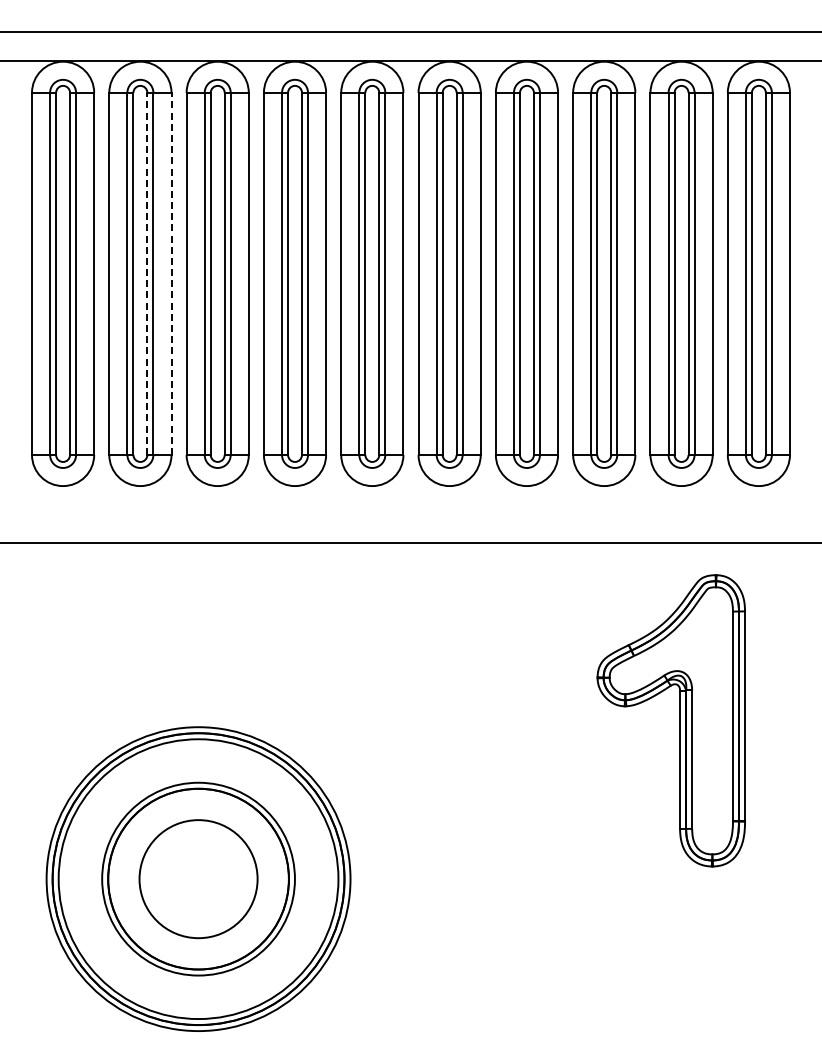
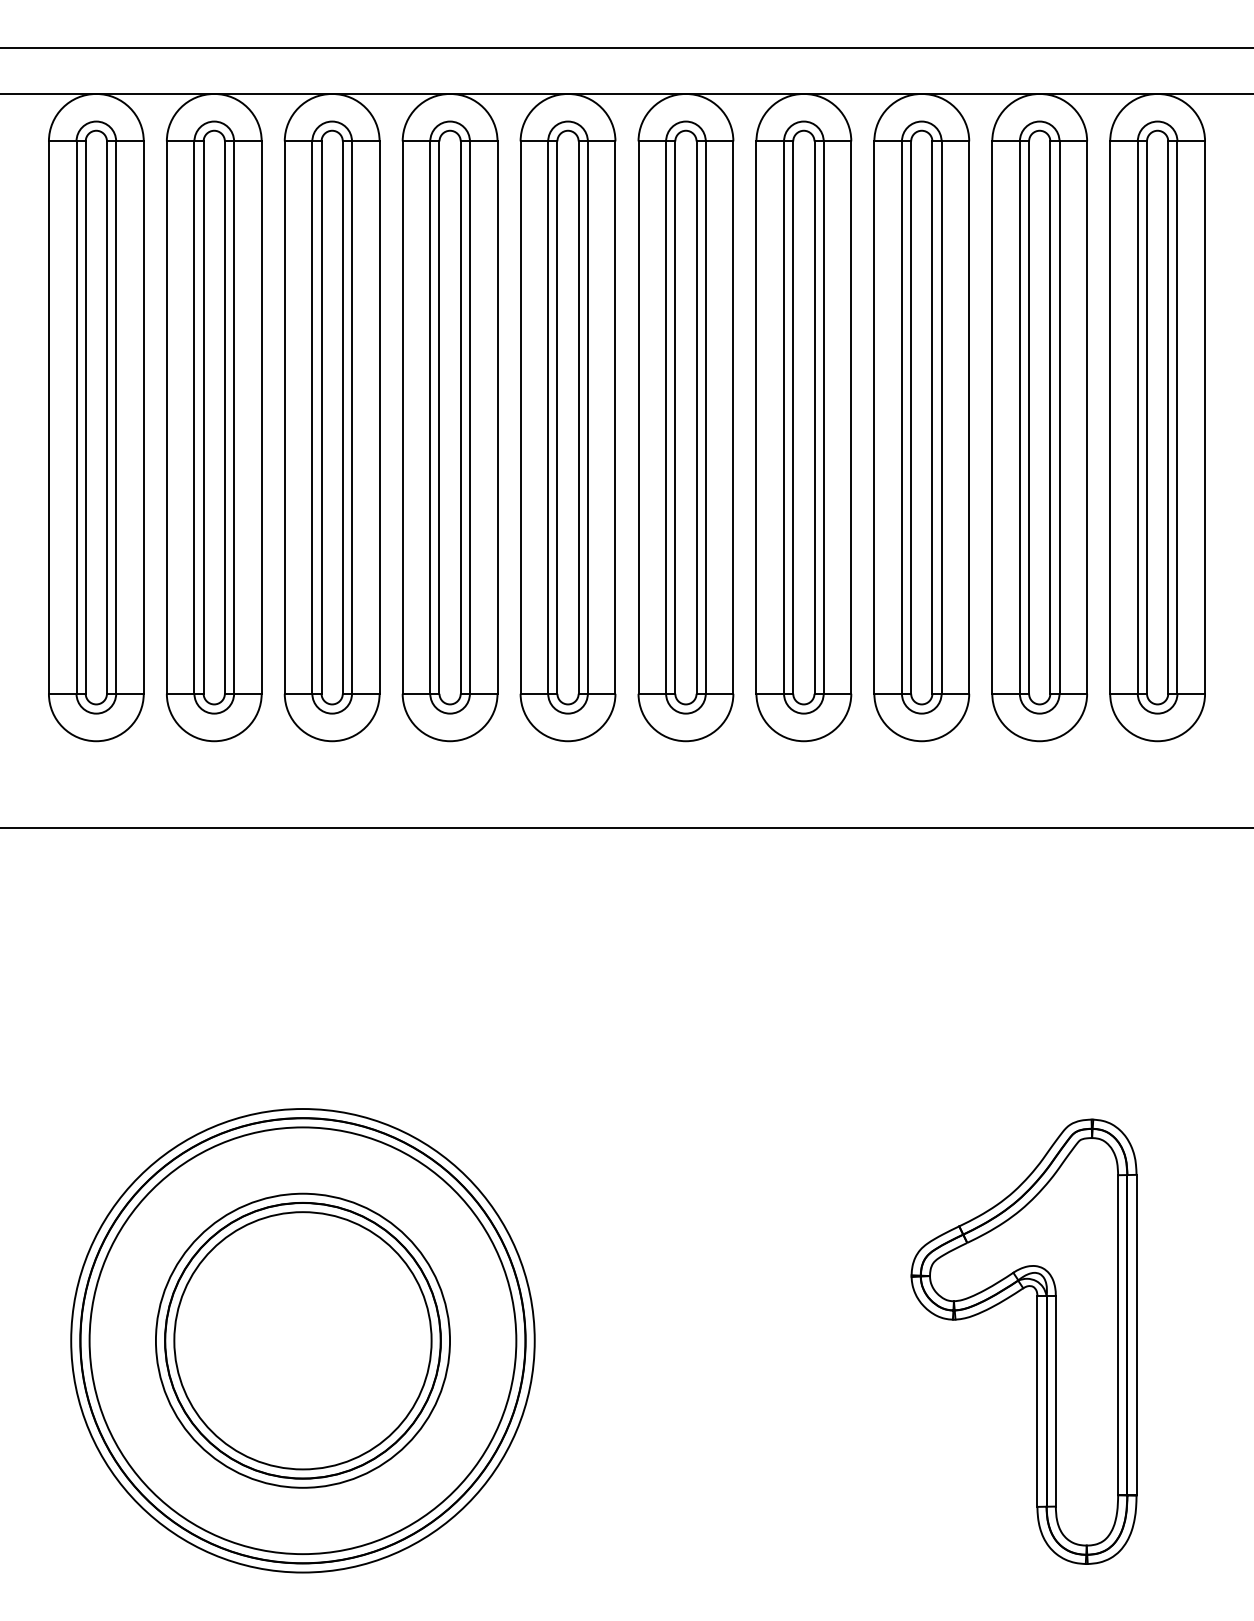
line: (147, 273) -> (225, 416), dashed -> solid
line: (171, 273) -> (261, 416), dashed -> solid
part: (679, 720) -> (1036, 1341), moved
circle: (198, 878) -> (302, 1339), size x1.43

